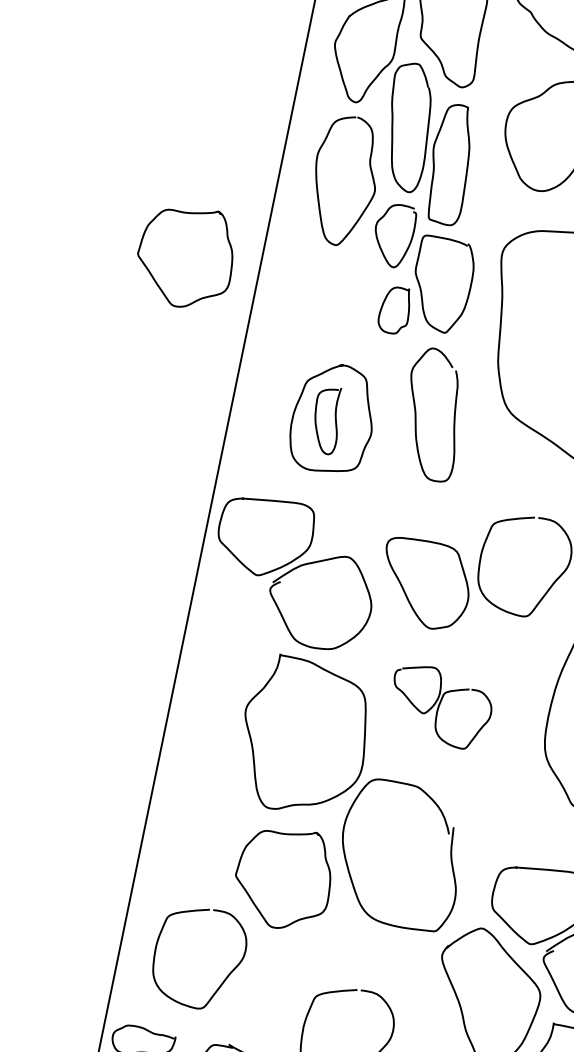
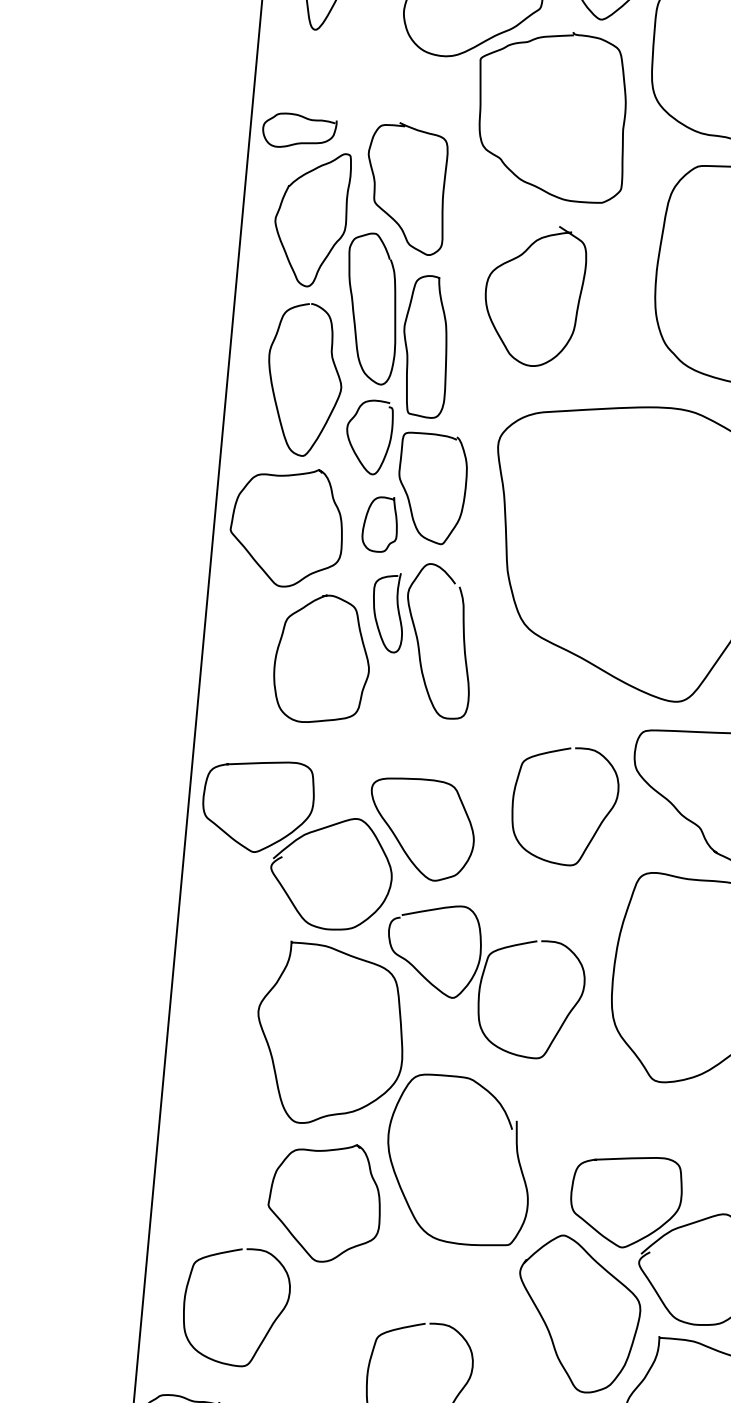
curve: (154, 277) -> (252, 555), moved
curve: (334, 420) -> (397, 611), moved
part: (425, 584) -> (422, 829), moved
part: (441, 707) -> (486, 982), size x1.67

